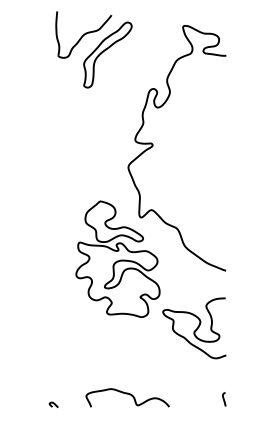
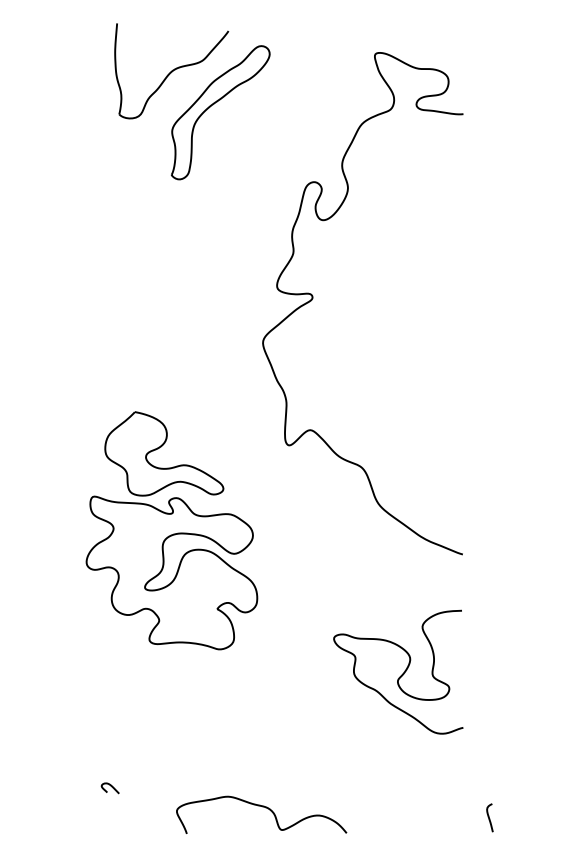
part: (117, 258) -> (170, 529), moved
curve: (224, 399) -> (490, 817), moved
curve: (53, 404) -> (109, 787), moved

